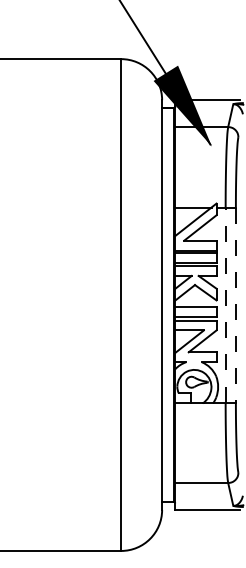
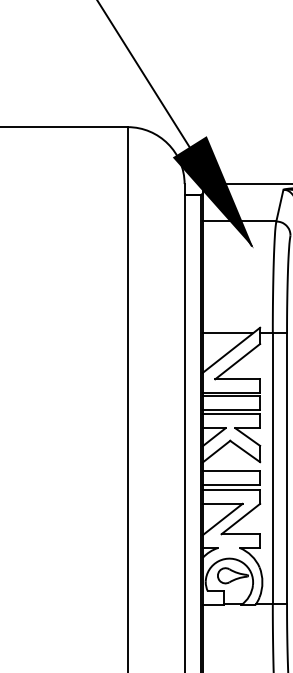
line: (225, 305) -> (272, 469), dashed -> solid
line: (235, 305) -> (286, 469), dashed -> solid

